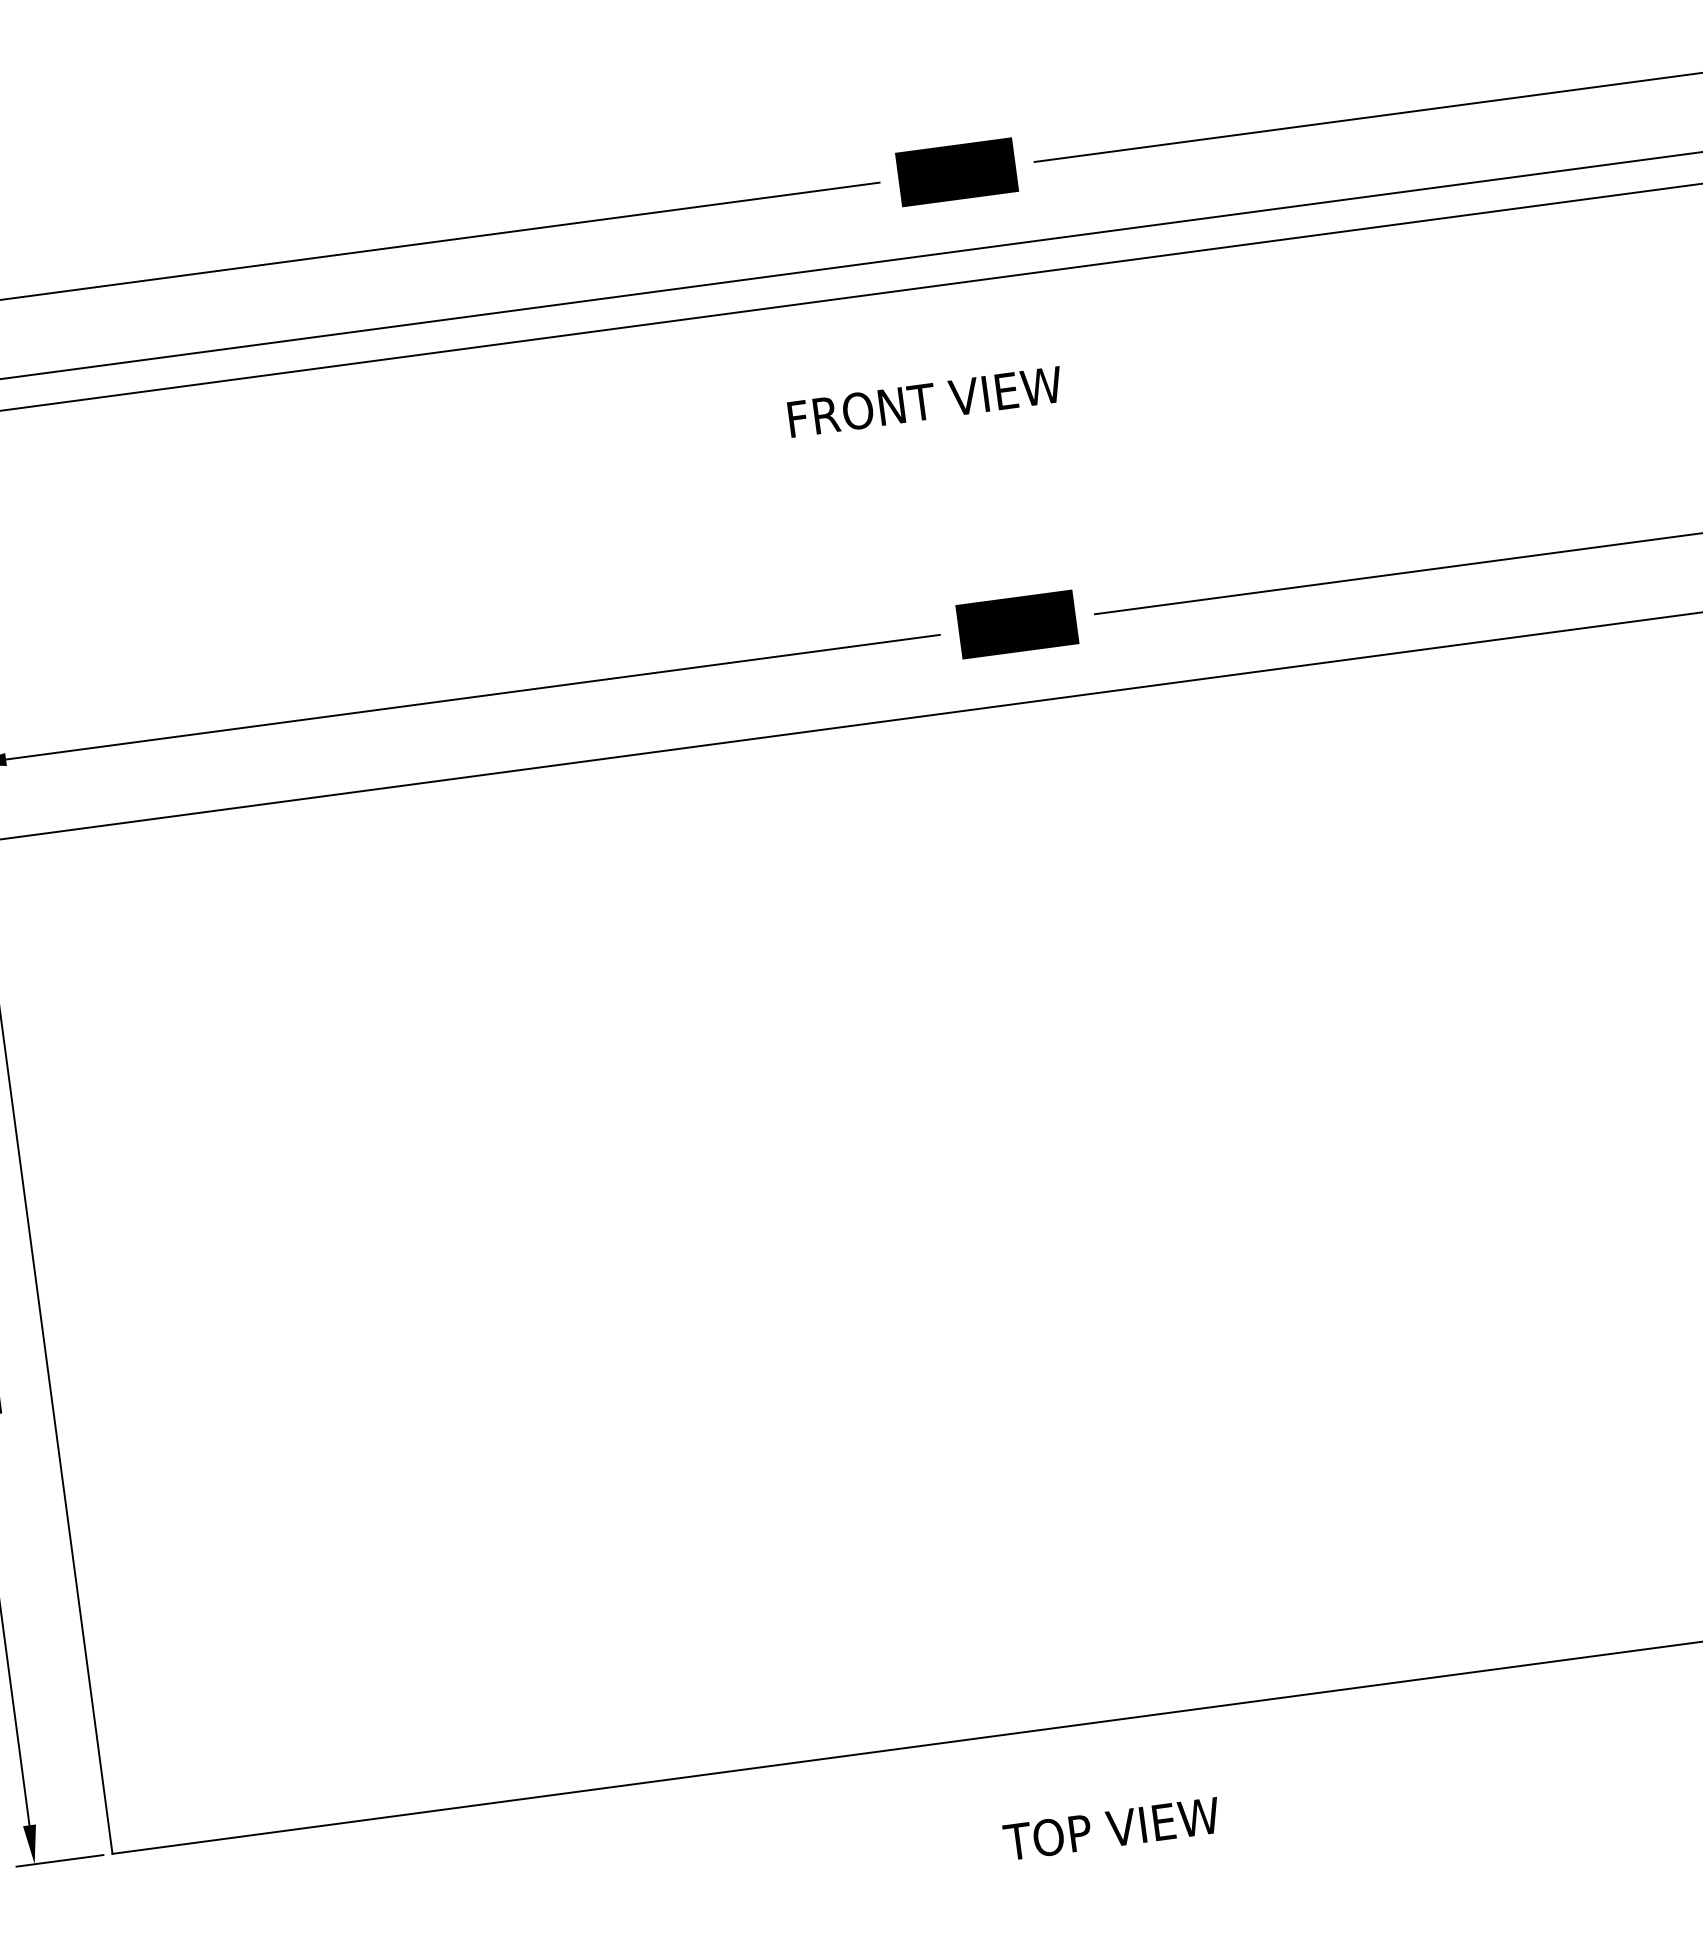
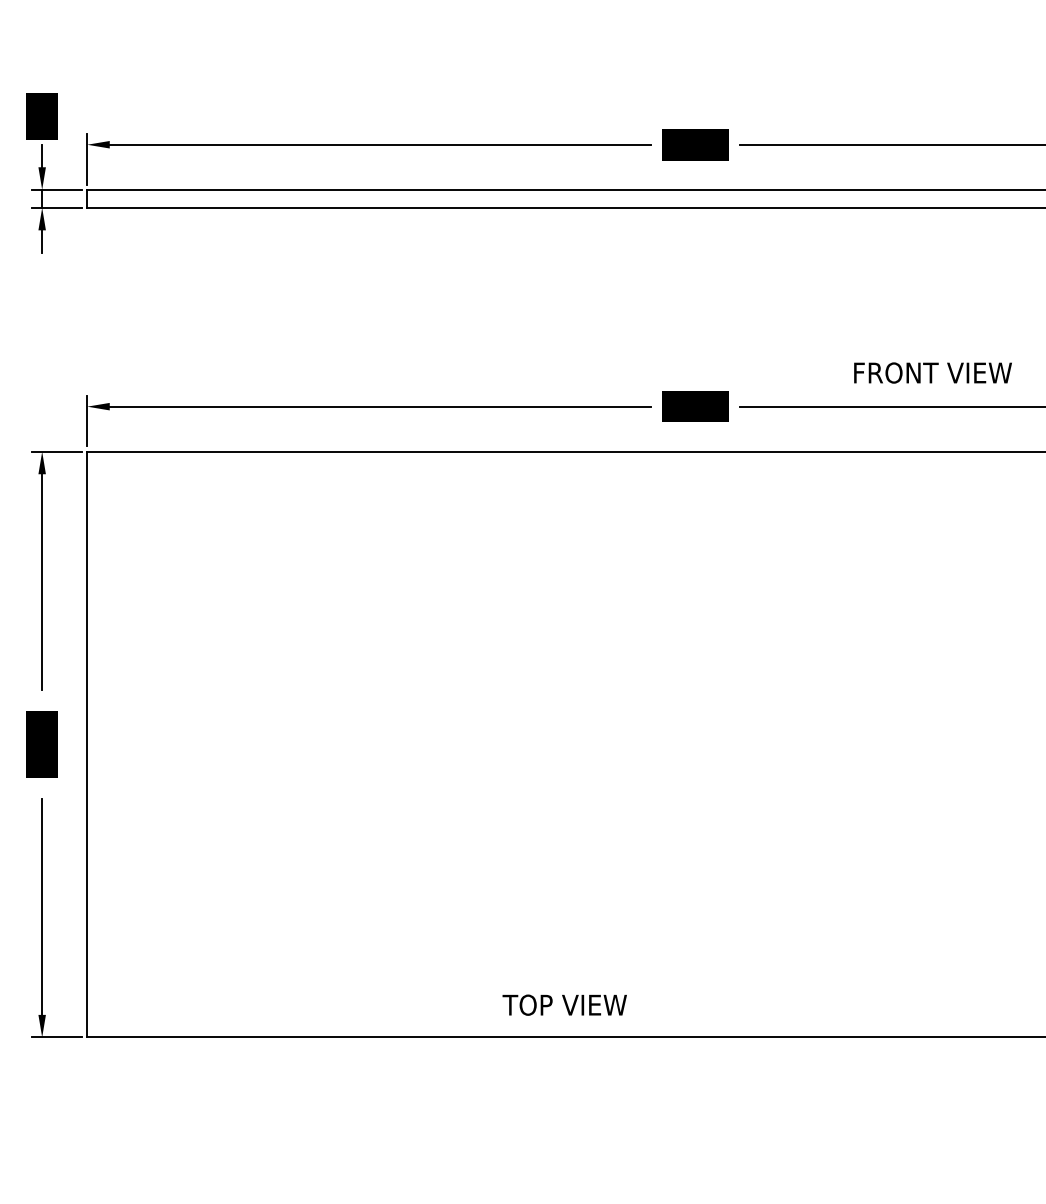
text: (924, 401) -> (932, 372), moved
text: (1111, 1827) -> (564, 1004), moved

